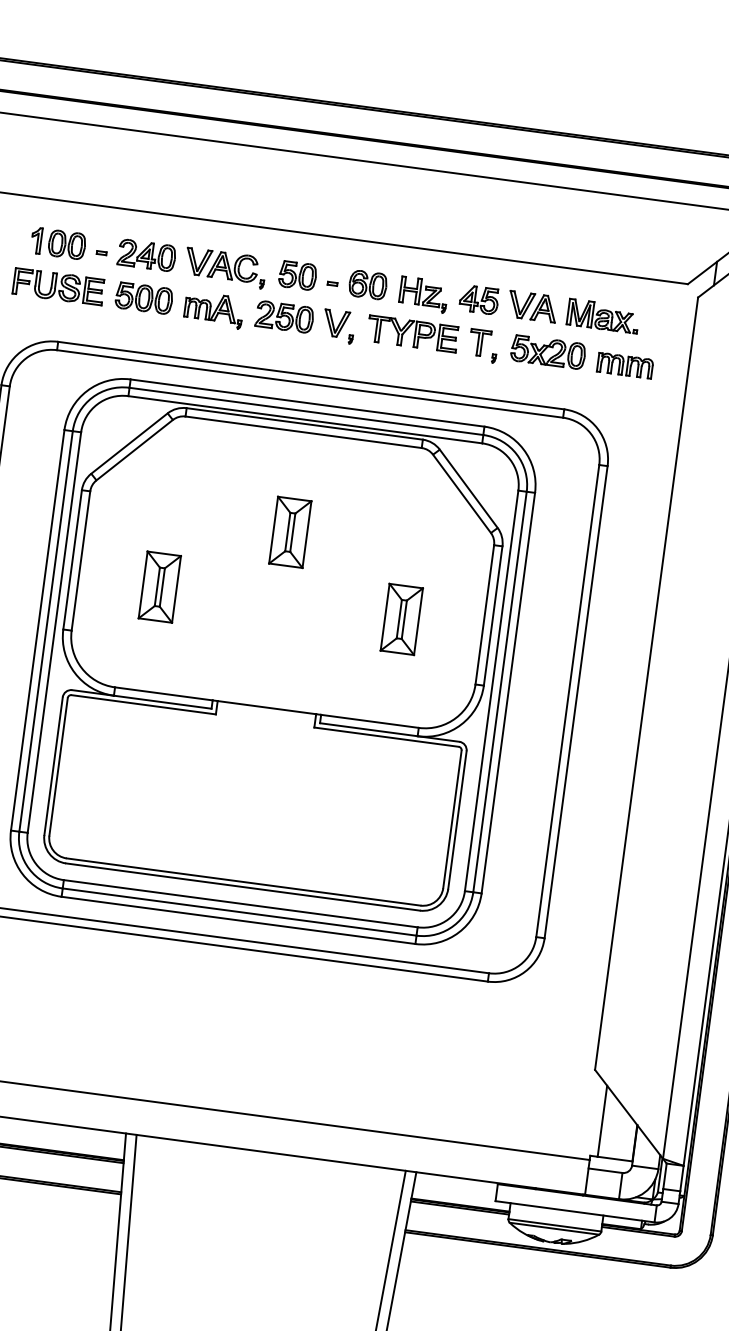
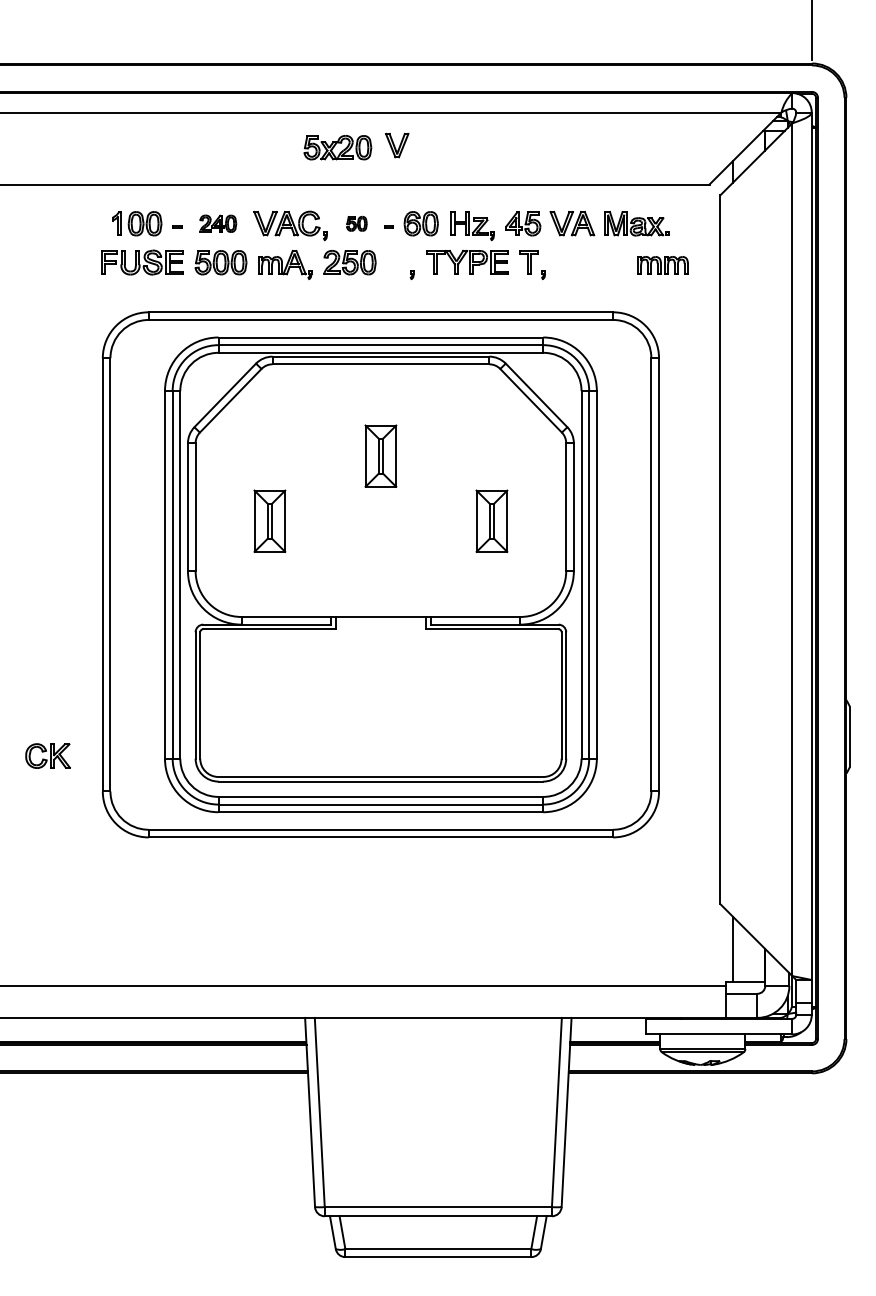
part: (146, 255) -> (217, 223), size x0.7
part: (297, 275) -> (356, 223), size x0.6
part: (336, 323) -> (397, 145), moved
part: (547, 351) -> (337, 147), moved

